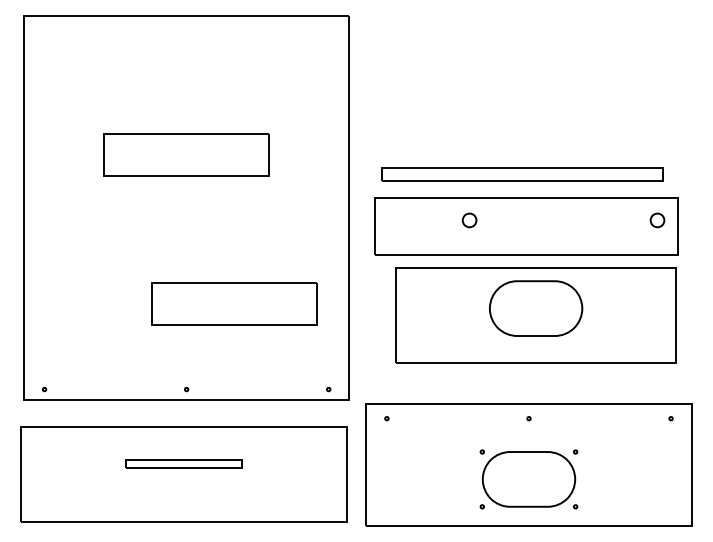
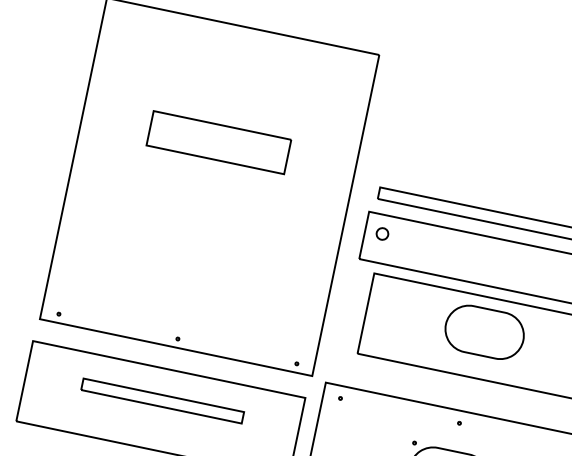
part: (469, 220) -> (382, 234), moved
part: (234, 303) -> (233, 275), removed
part: (183, 463) -> (162, 400), size x1.67

